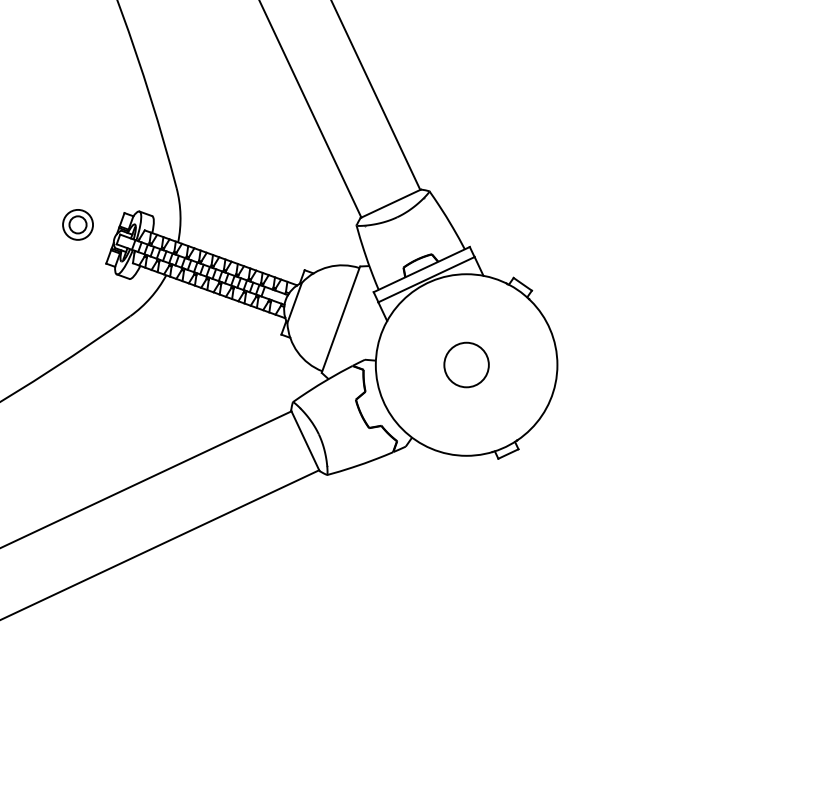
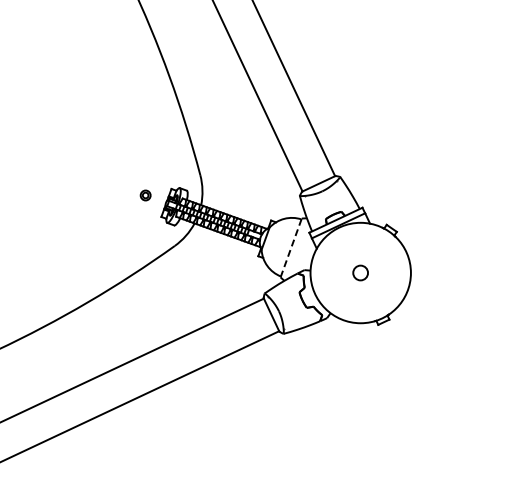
part: (77, 224) -> (145, 195), size x0.6
line: (341, 318) -> (291, 247), solid -> dashed
circle: (466, 364) -> (360, 272), size x0.6

